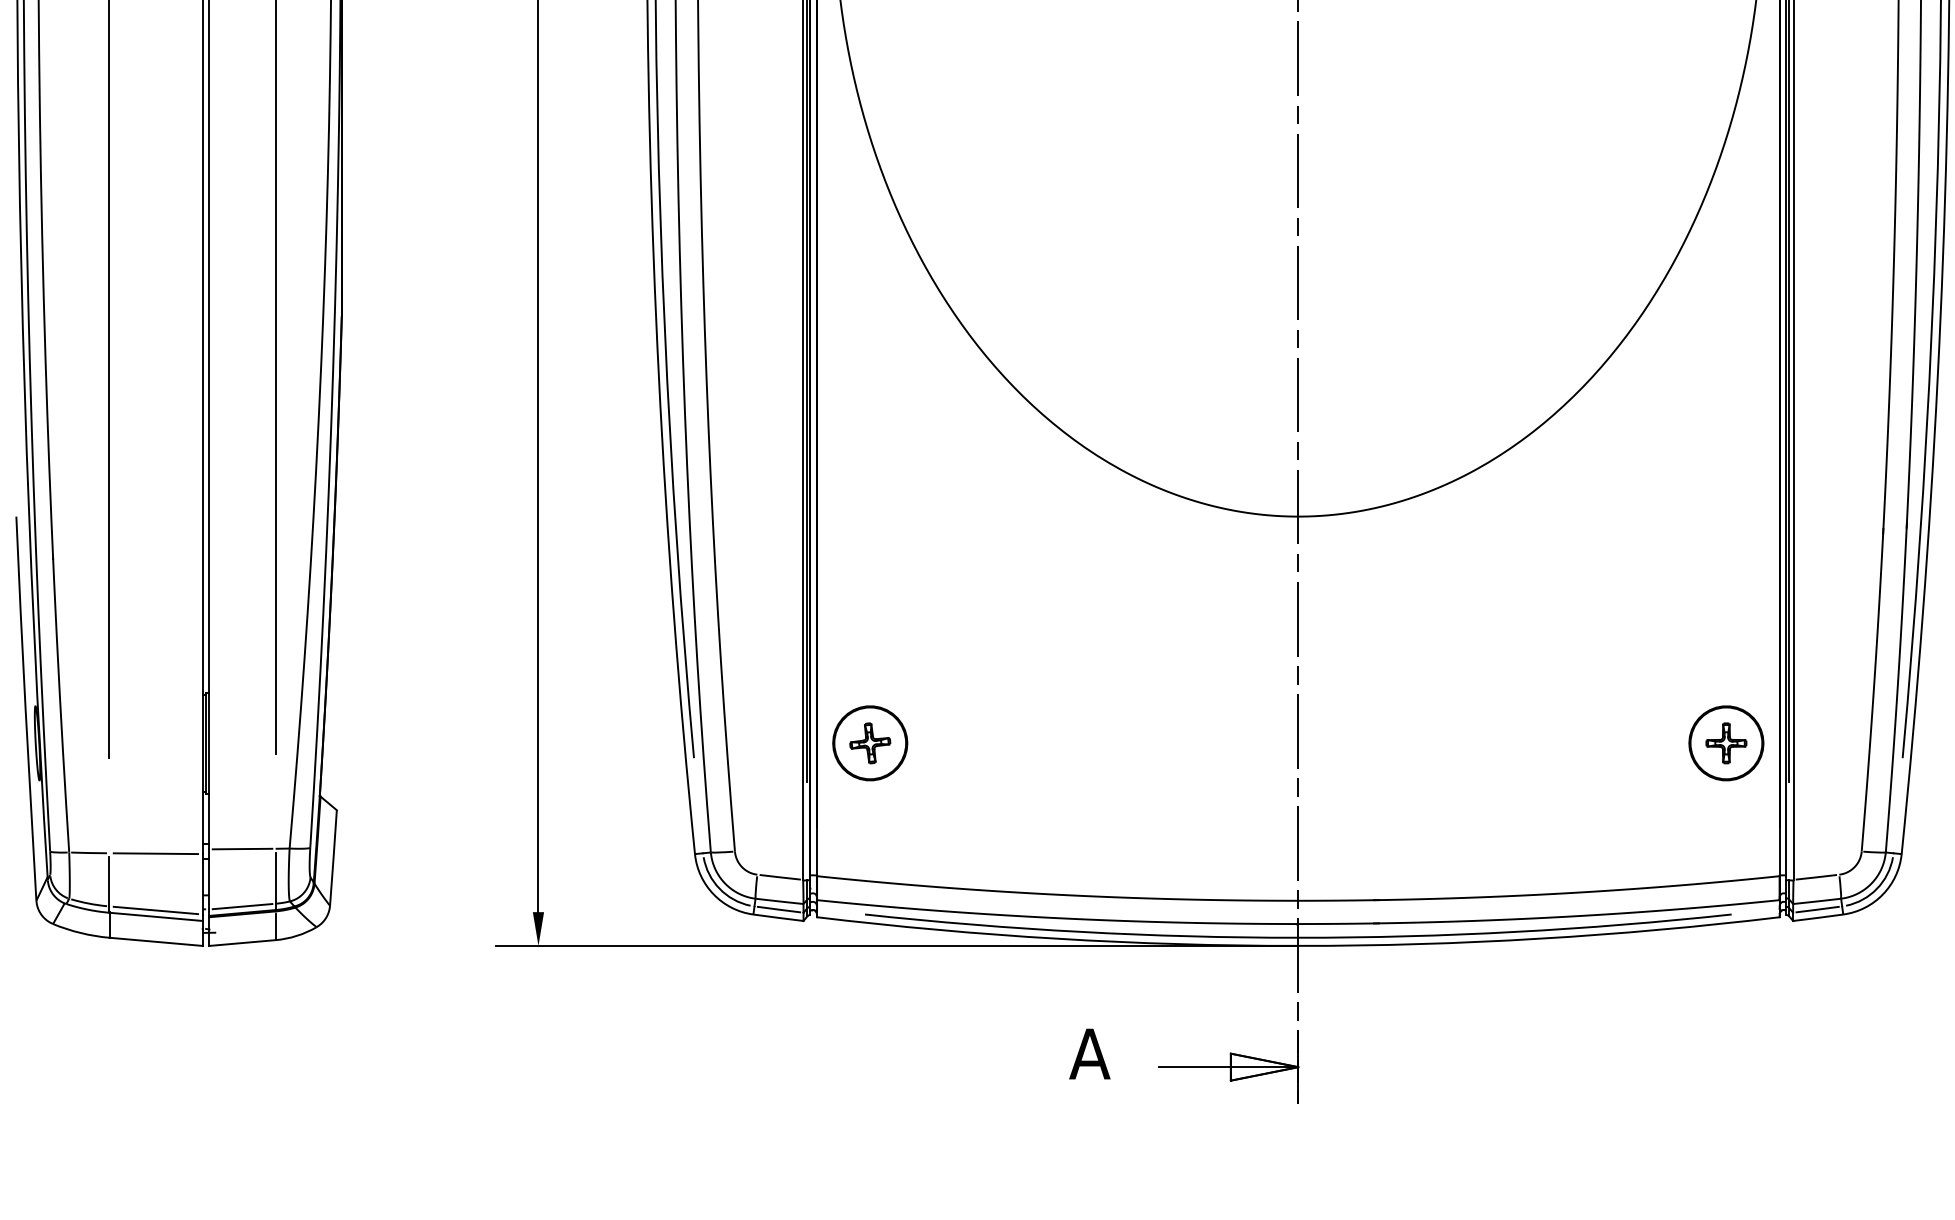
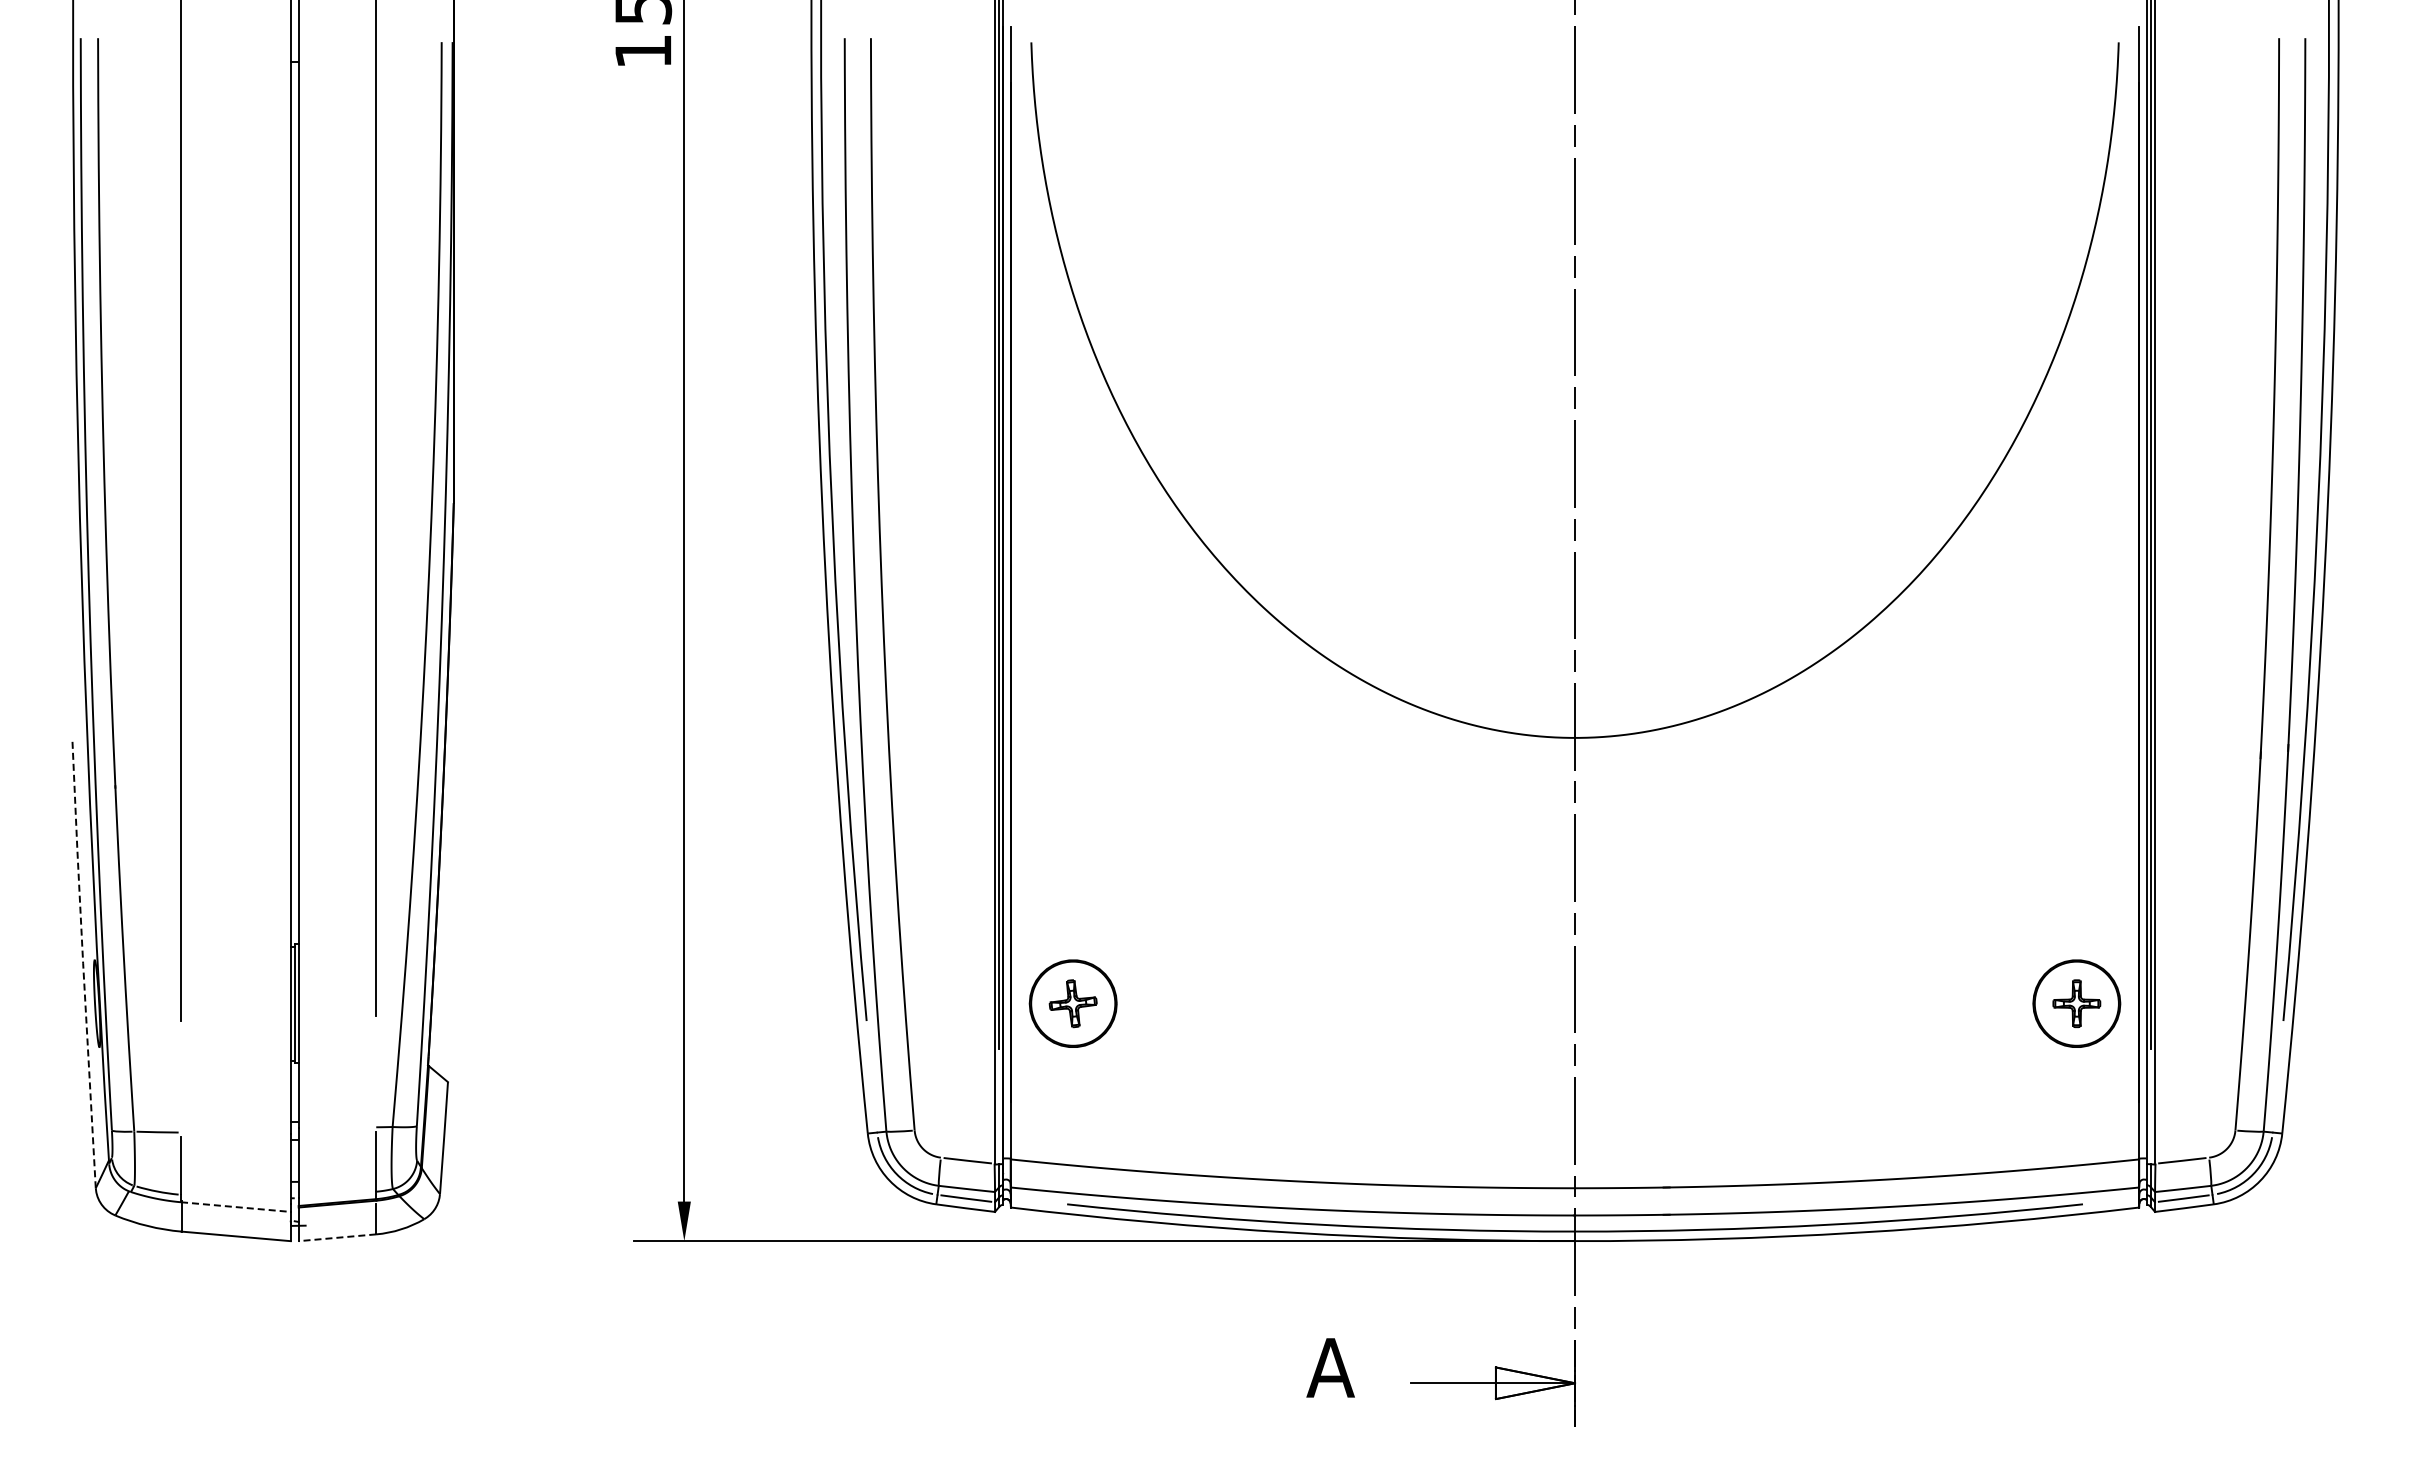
line: (25, 709) -> (83, 963), solid -> dashed
line: (242, 848) -> (337, 1127), removed
line: (155, 853) -> (235, 1132), removed
line: (242, 906) -> (337, 1195), removed
line: (155, 910) -> (235, 1199), removed
line: (156, 917) -> (236, 1207), solid -> dashed
line: (242, 942) -> (337, 1237), solid -> dashed

